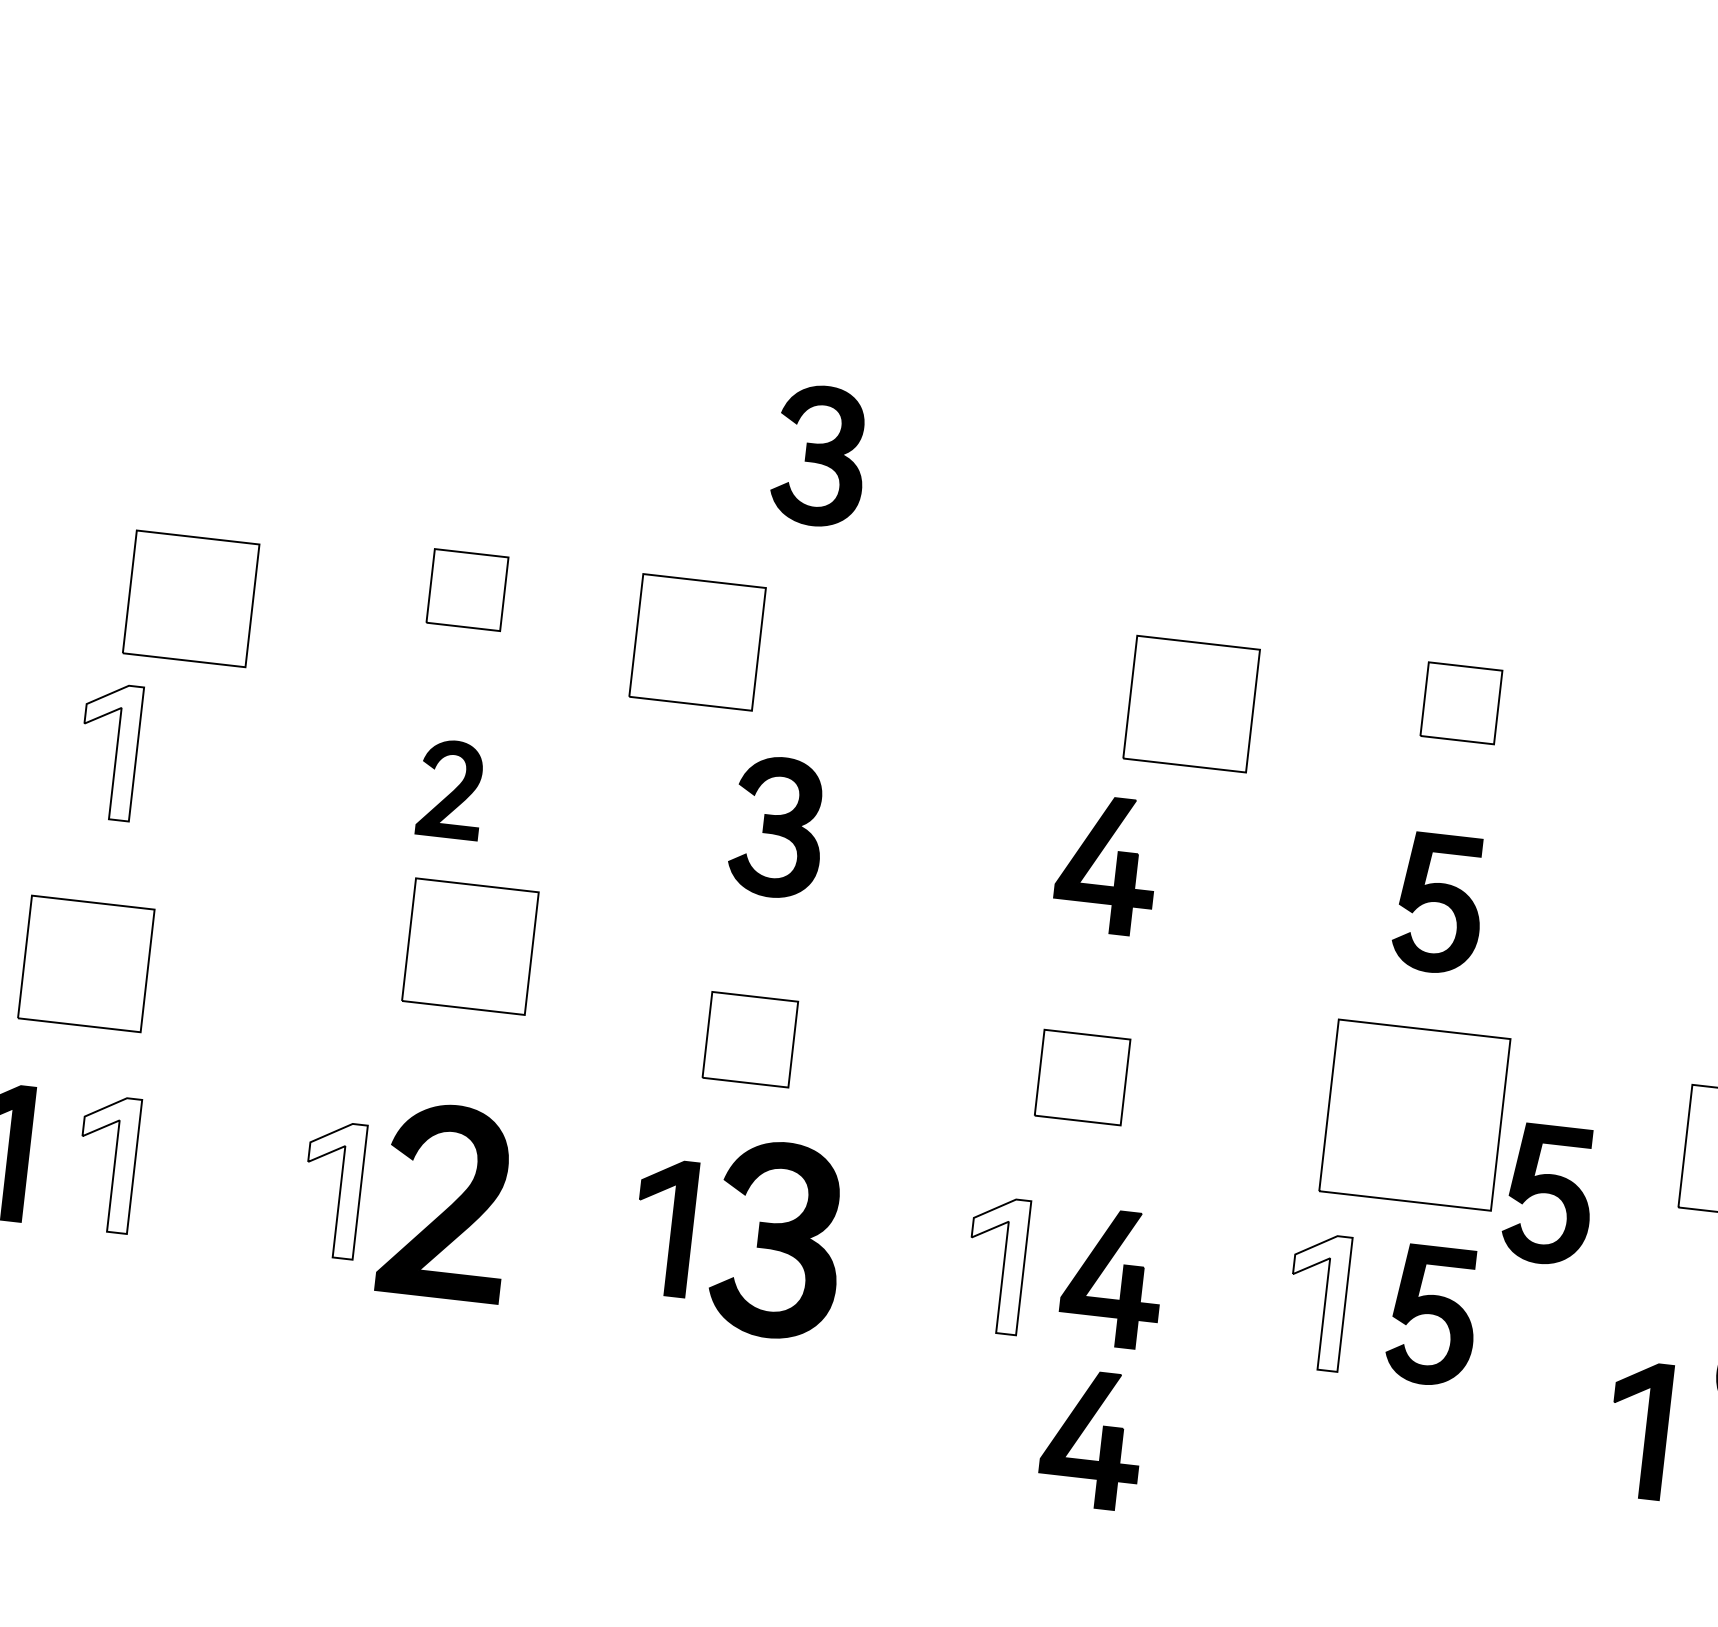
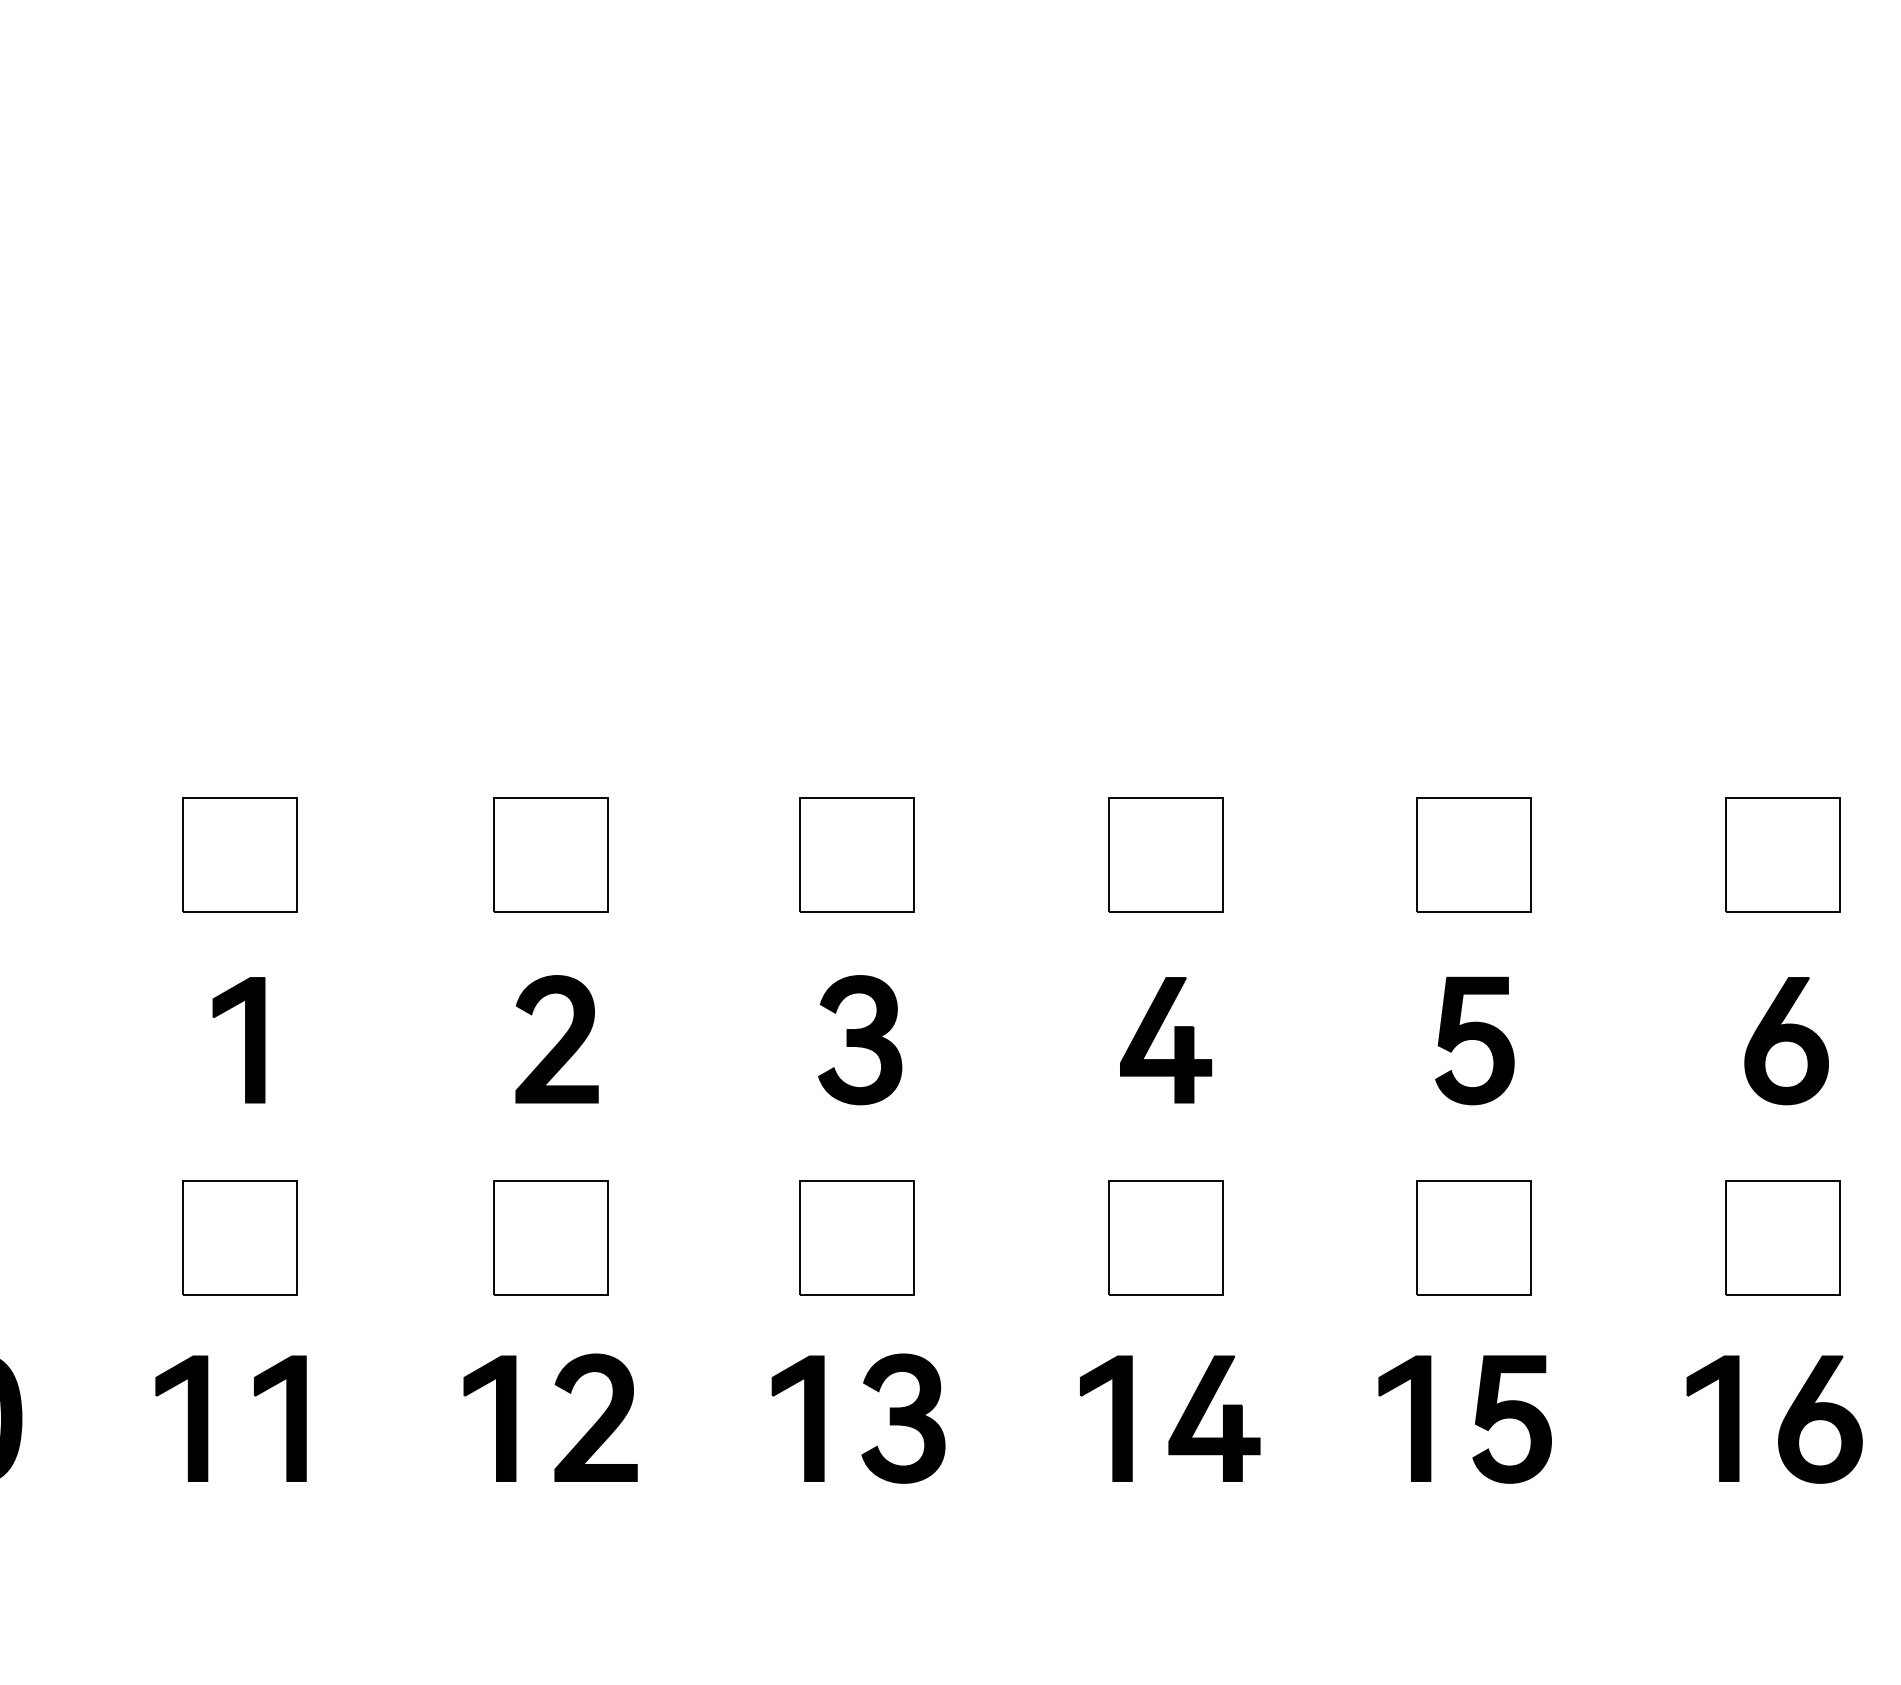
part: (820, 456) -> (860, 695), removed
part: (467, 589) -> (550, 854), size x1.67
part: (190, 598) -> (239, 854), moved
part: (696, 641) -> (856, 854), moved
part: (1460, 702) -> (1473, 854), size x1.67
part: (1191, 703) -> (1165, 854), moved
fill: (108, 751) -> (238, 1040), added
part: (450, 789) -> (556, 1039), size x1.43
part: (470, 946) -> (550, 1237), moved
part: (749, 1039) -> (856, 1237), size x1.43
part: (1082, 1077) -> (1165, 1237), size x1.43
part: (1413, 1115) -> (1473, 1237), size x0.71
fill: (106, 1163) -> (279, 1418), added
fill: (332, 1189) -> (489, 1418), added
part: (1548, 1194) -> (1605, 1296), removed
part: (446, 1201) -> (595, 1417), size x0.71
part: (777, 1240) -> (903, 1418), size x0.71
fill: (995, 1264) -> (1105, 1418), added
fill: (1317, 1301) -> (1404, 1418), added
part: (1646, 1430) -> (1719, 1418), moved
part: (1101, 1440) -> (1221, 1568), removed

